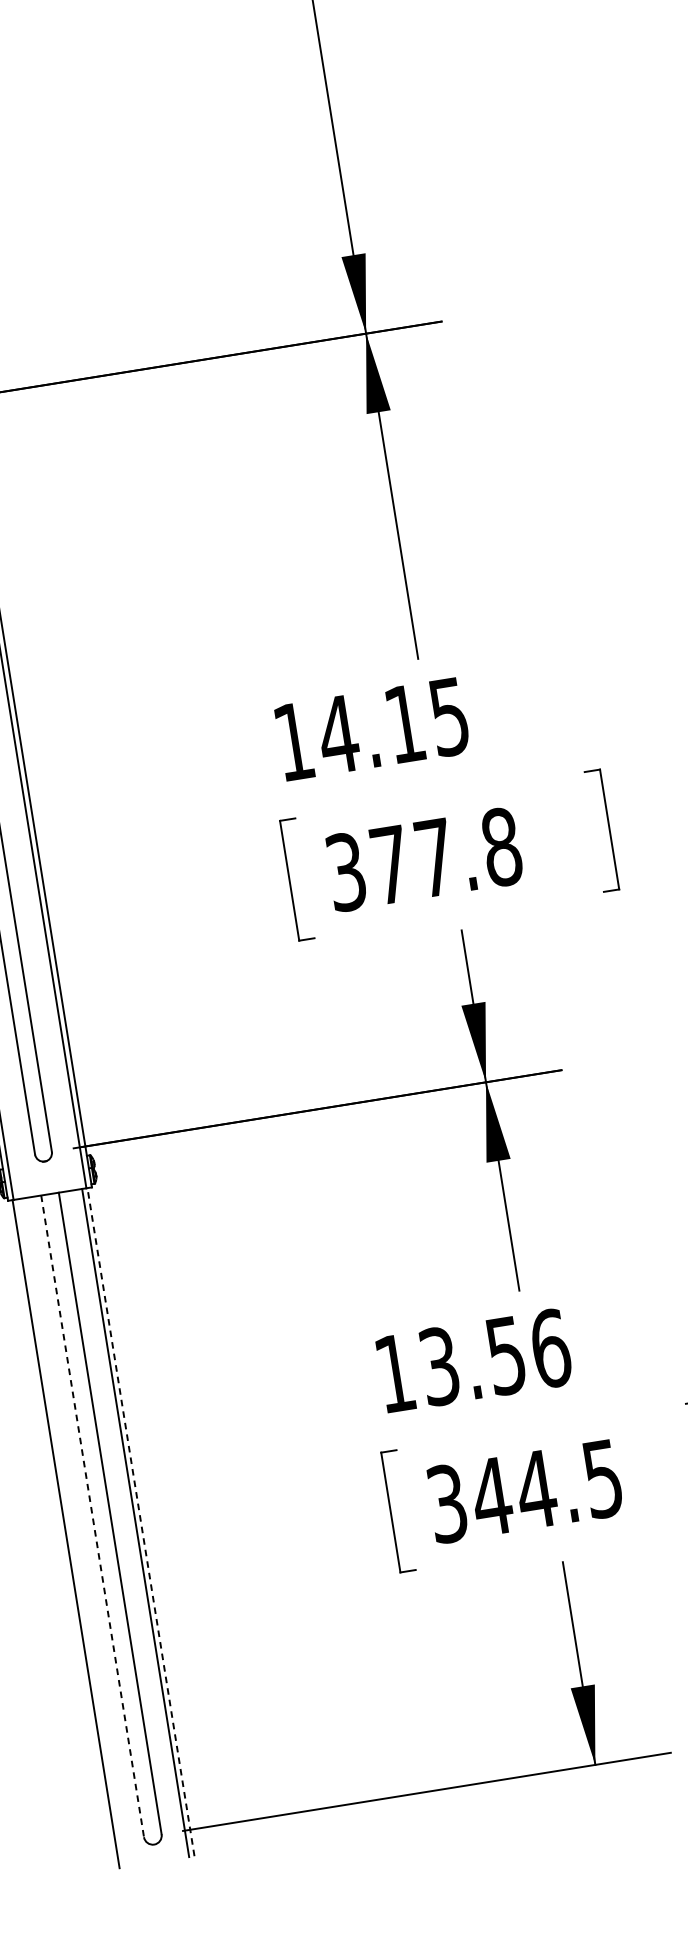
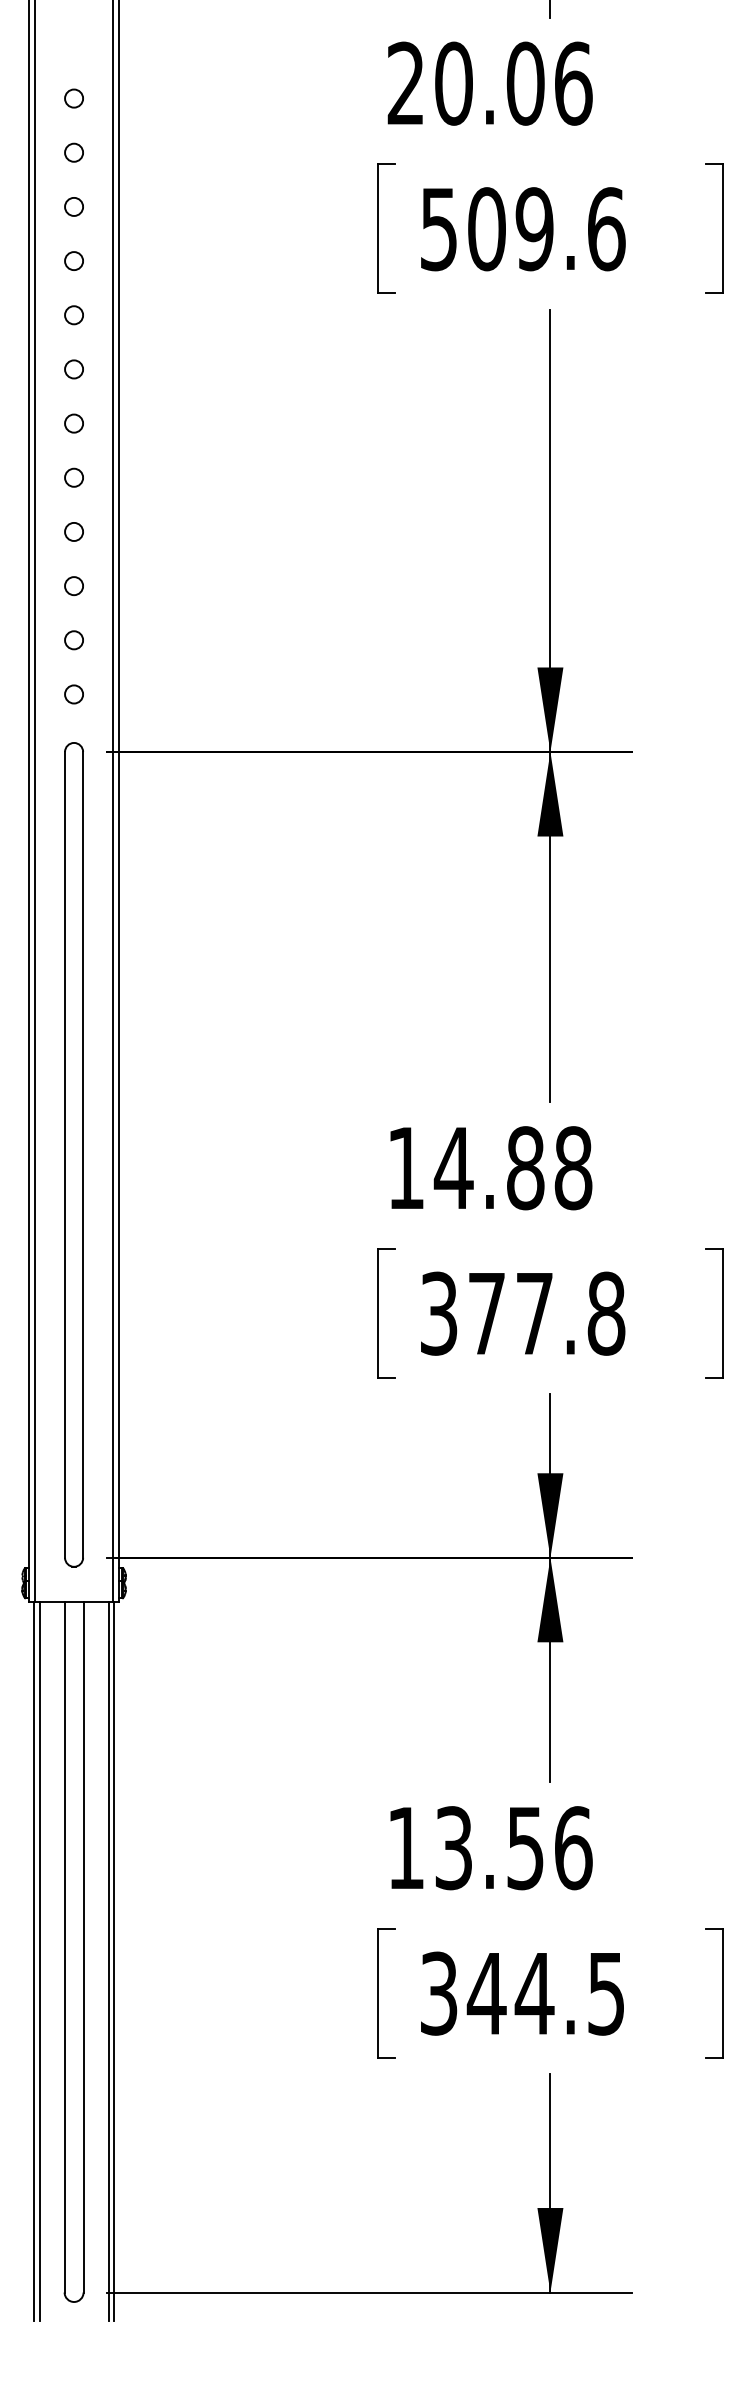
text: (427, 720) -> (549, 1168), 14.15 -> 14.88
line: (92, 1516) -> (64, 1947), dashed -> solid
line: (141, 1522) -> (114, 1961), dashed -> solid
line: (71, 1532) -> (39, 1960), added

